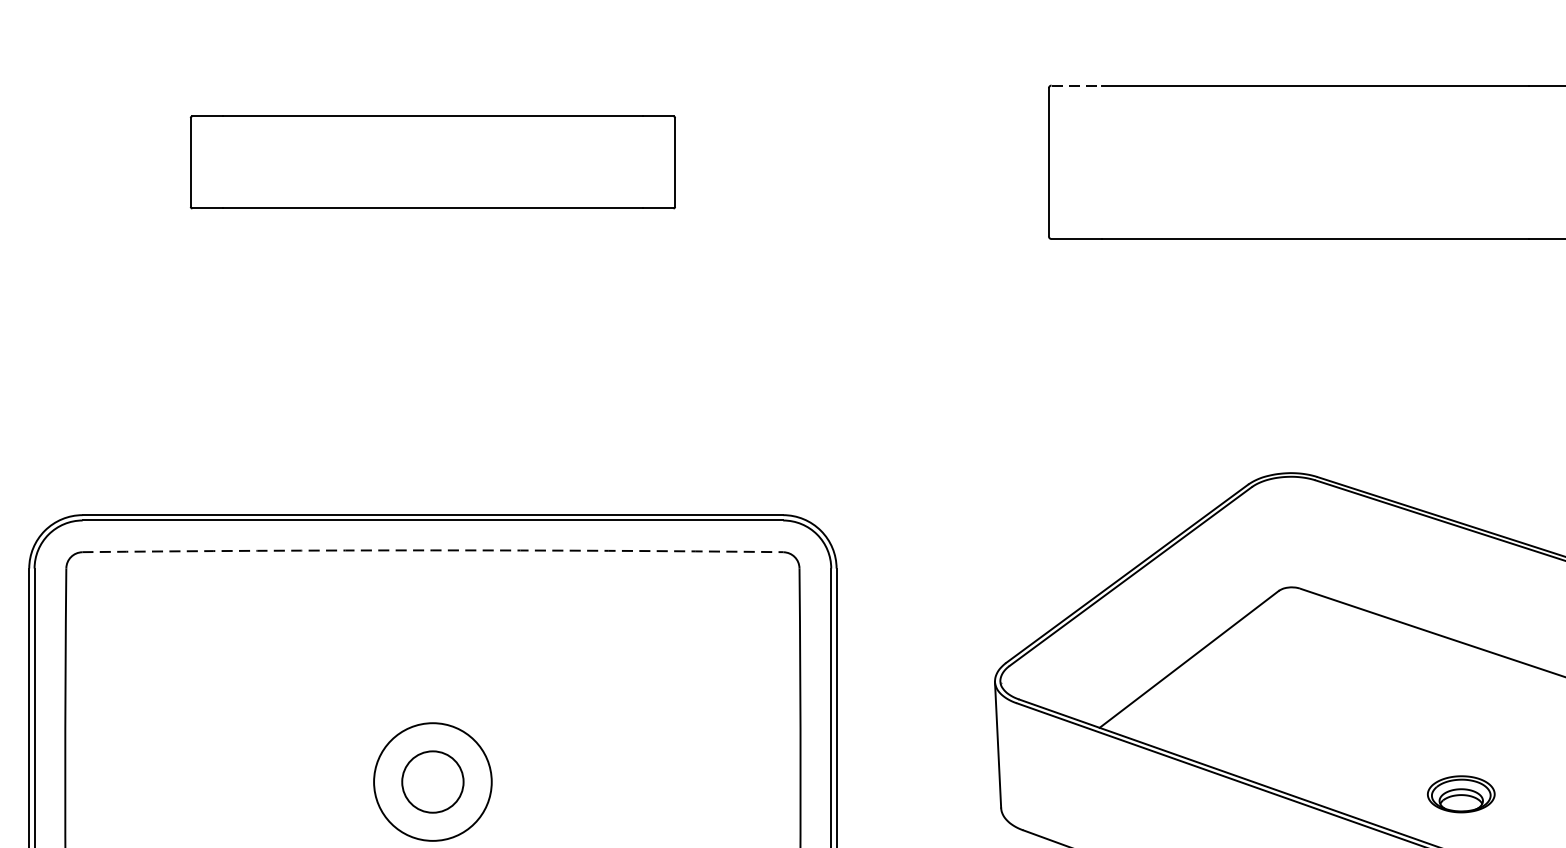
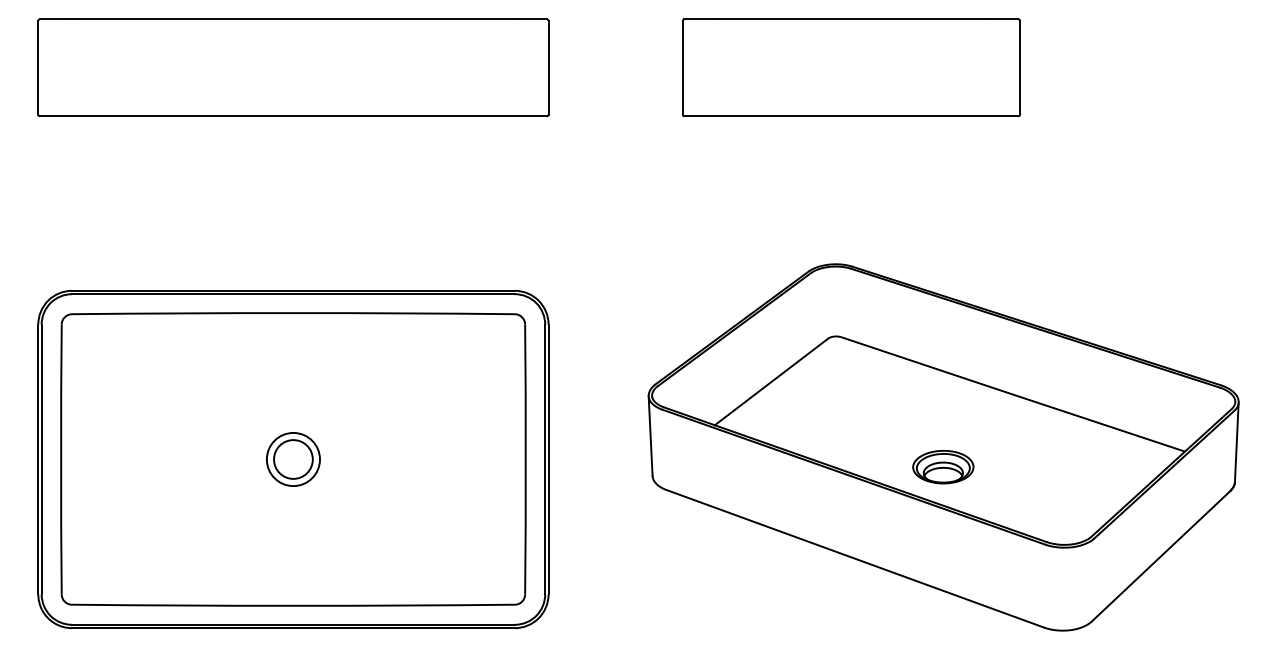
line: (1076, 85) -> (700, 19), dashed -> solid
part: (433, 161) -> (293, 67), size x1.67
arc: (433, 551) -> (293, 313), dashed -> solid
circle: (433, 782) -> (293, 459), size x0.71
part: (1461, 794) -> (943, 467), size x1.43

